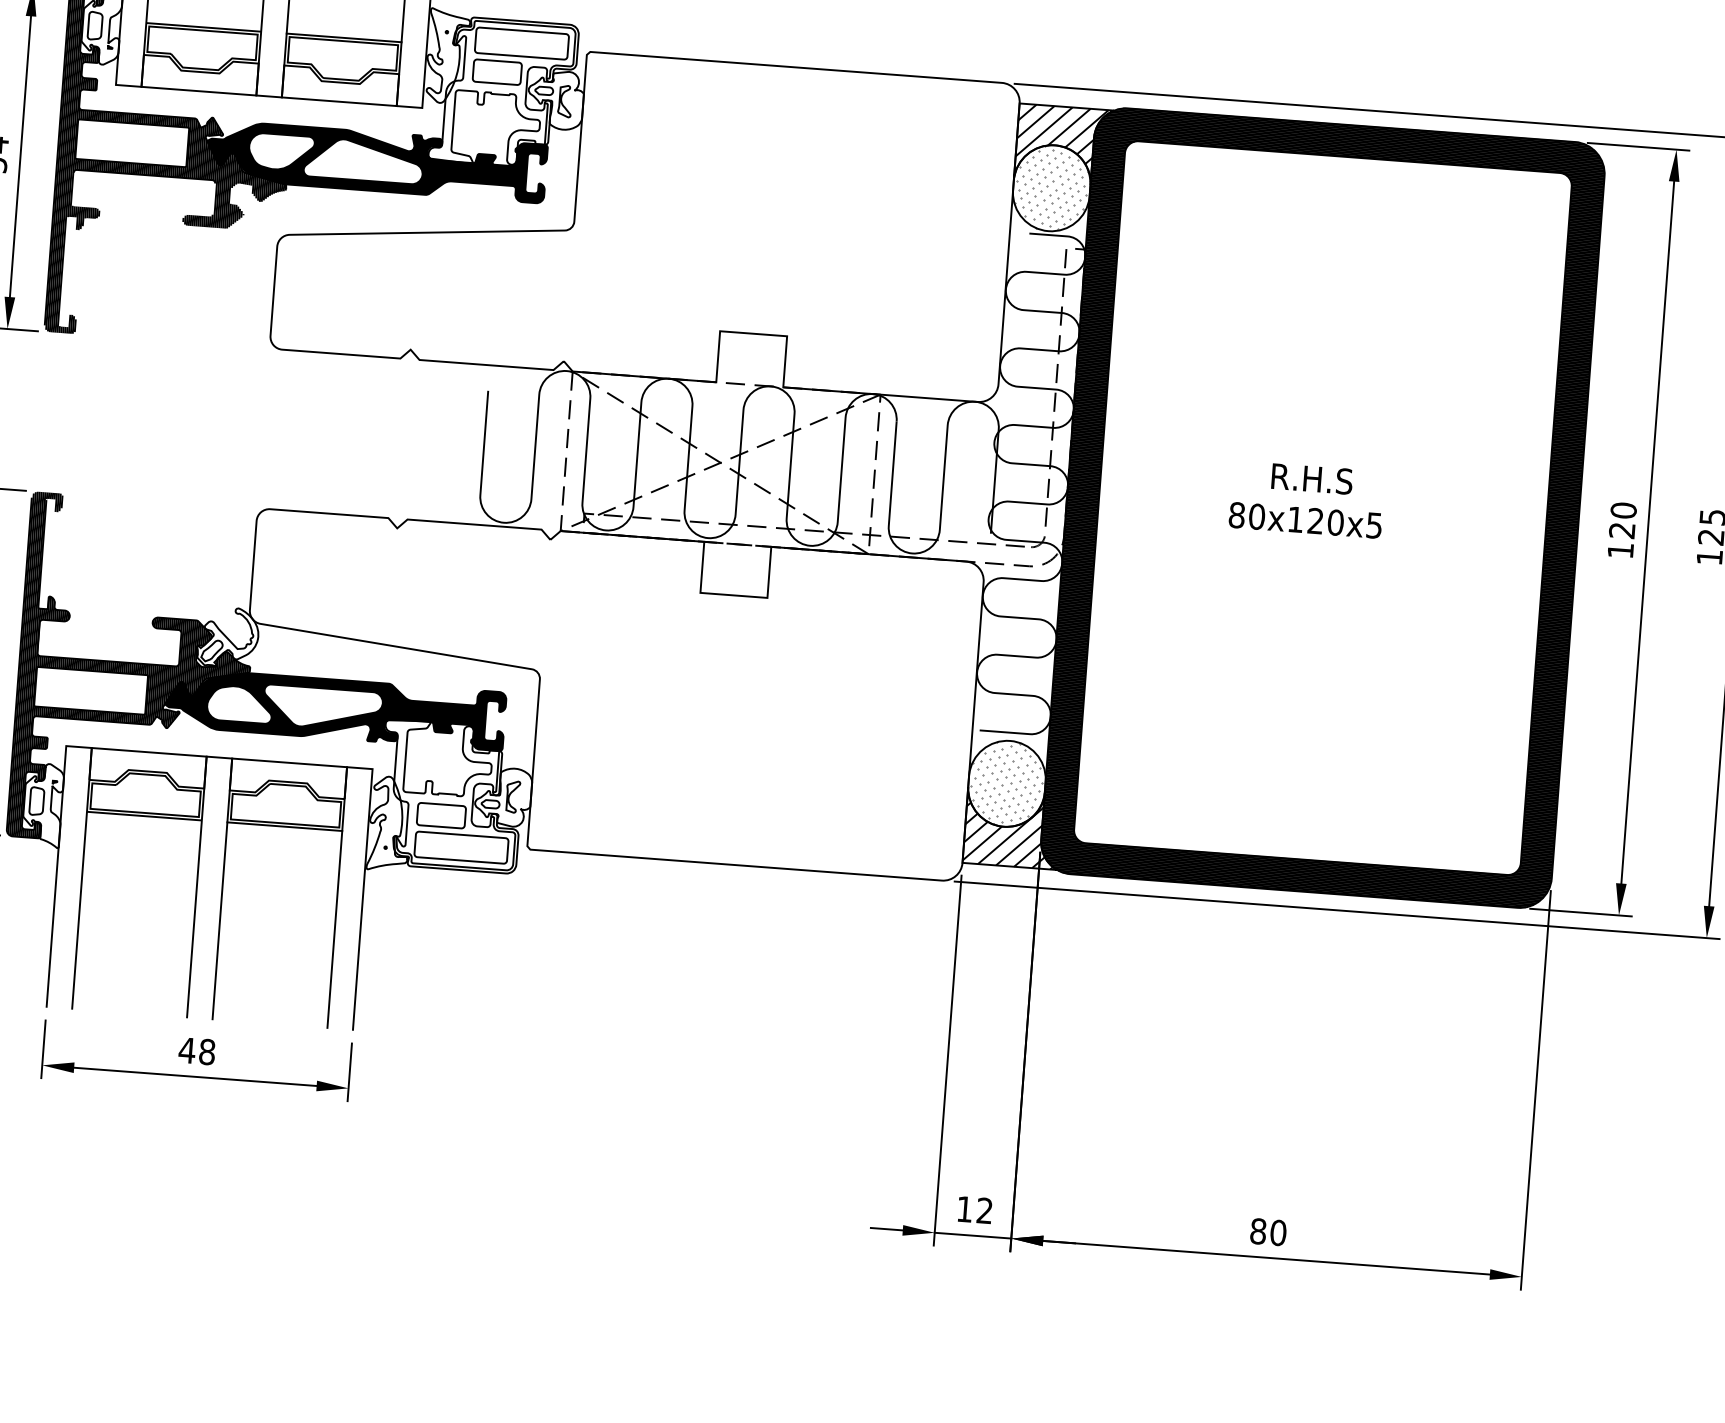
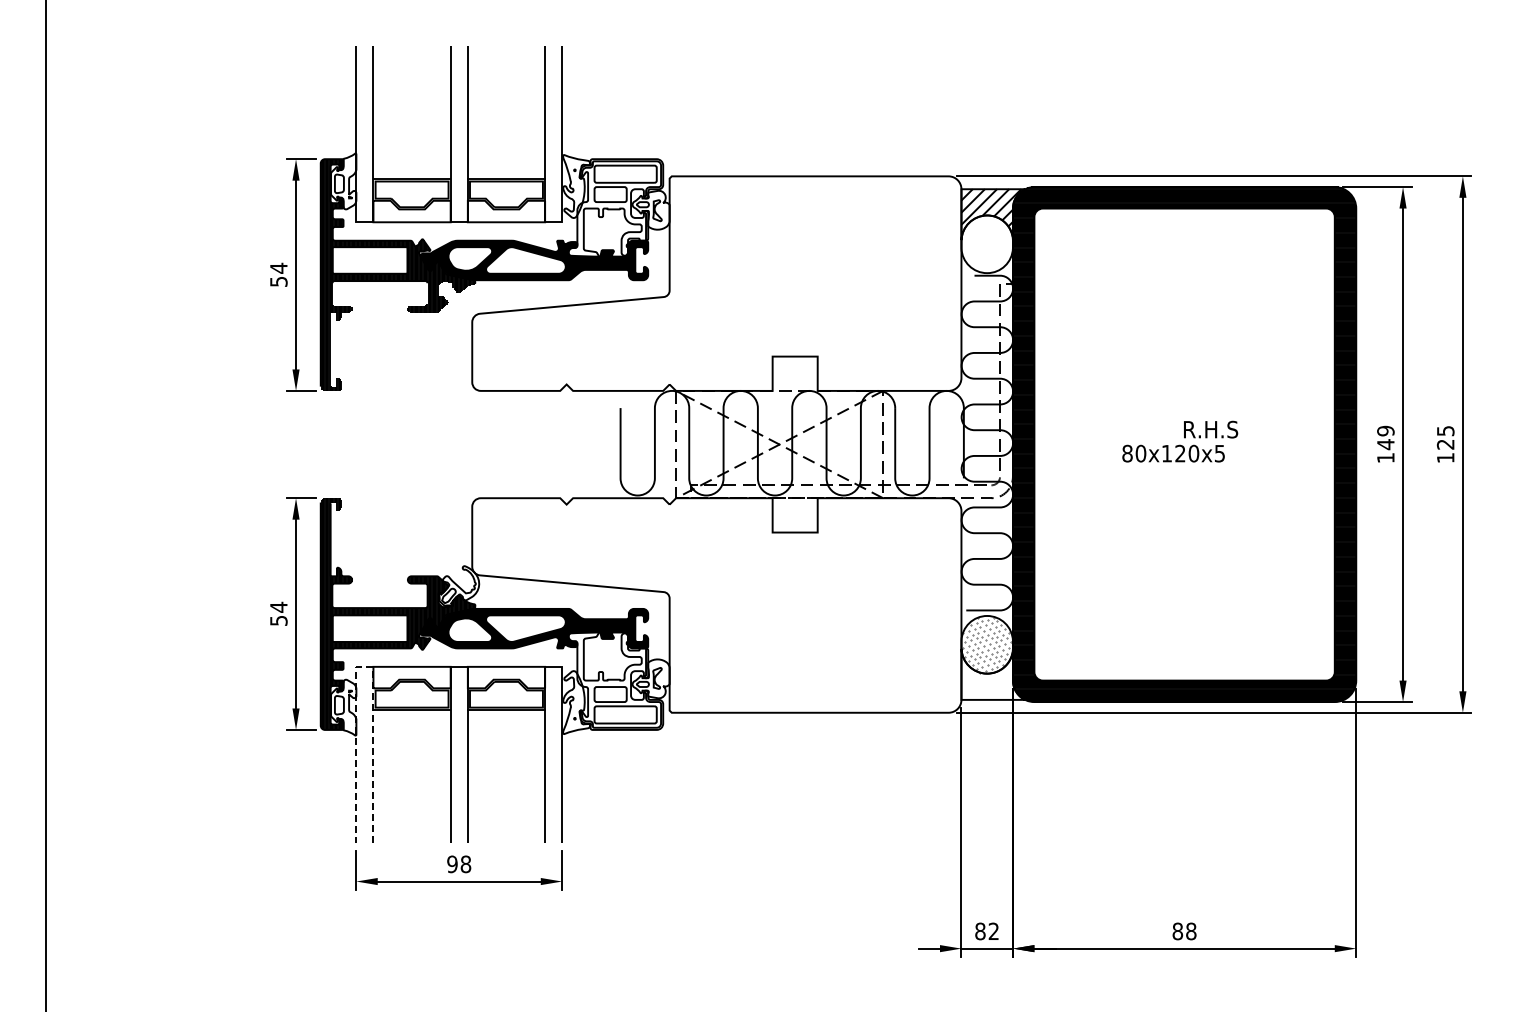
hatch: (1052, 187) -> (987, 243), removed
text: (1313, 478) -> (1211, 429), moved
text: (1622, 520) -> (1385, 437), 120 -> 149
line: (78, 746) -> (364, 666), solid -> dashed
hatch: (1010, 828) -> (991, 674), removed
text: (187, 1050) -> (452, 864), 48 -> 98
text: (964, 1209) -> (980, 931), 12 -> 82
text: (1278, 1233) -> (1191, 931), 80 -> 88

